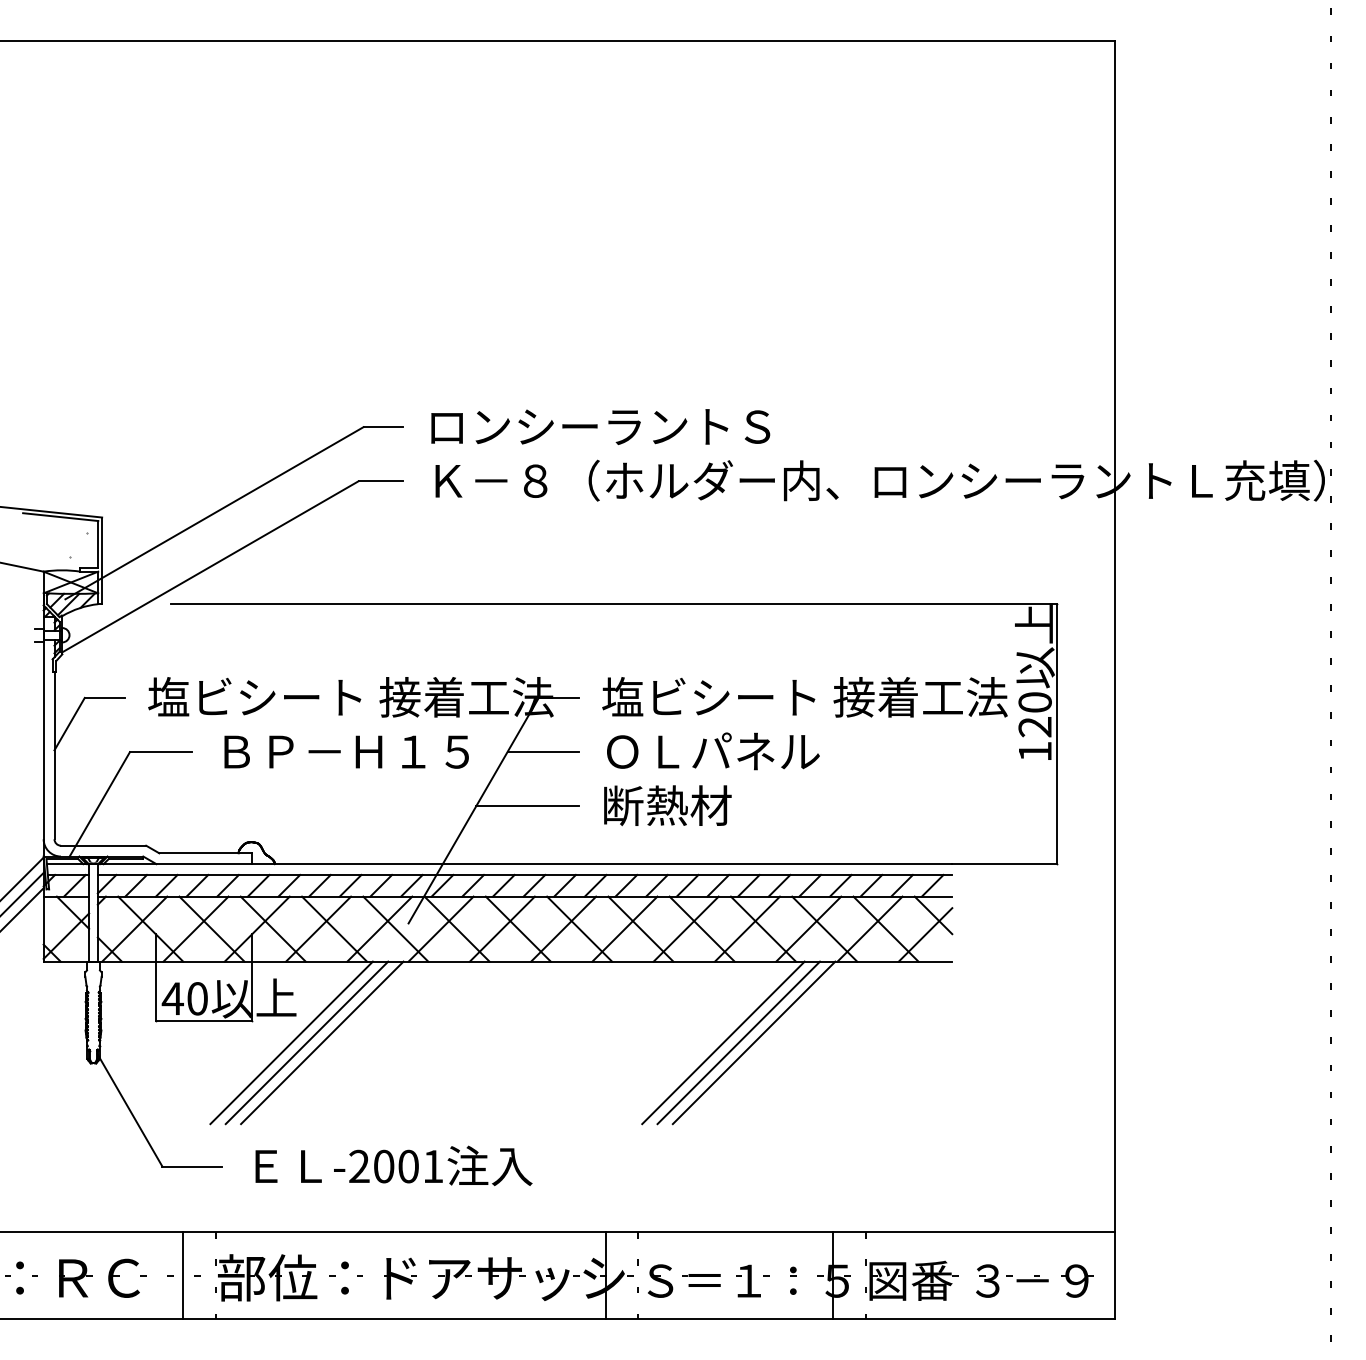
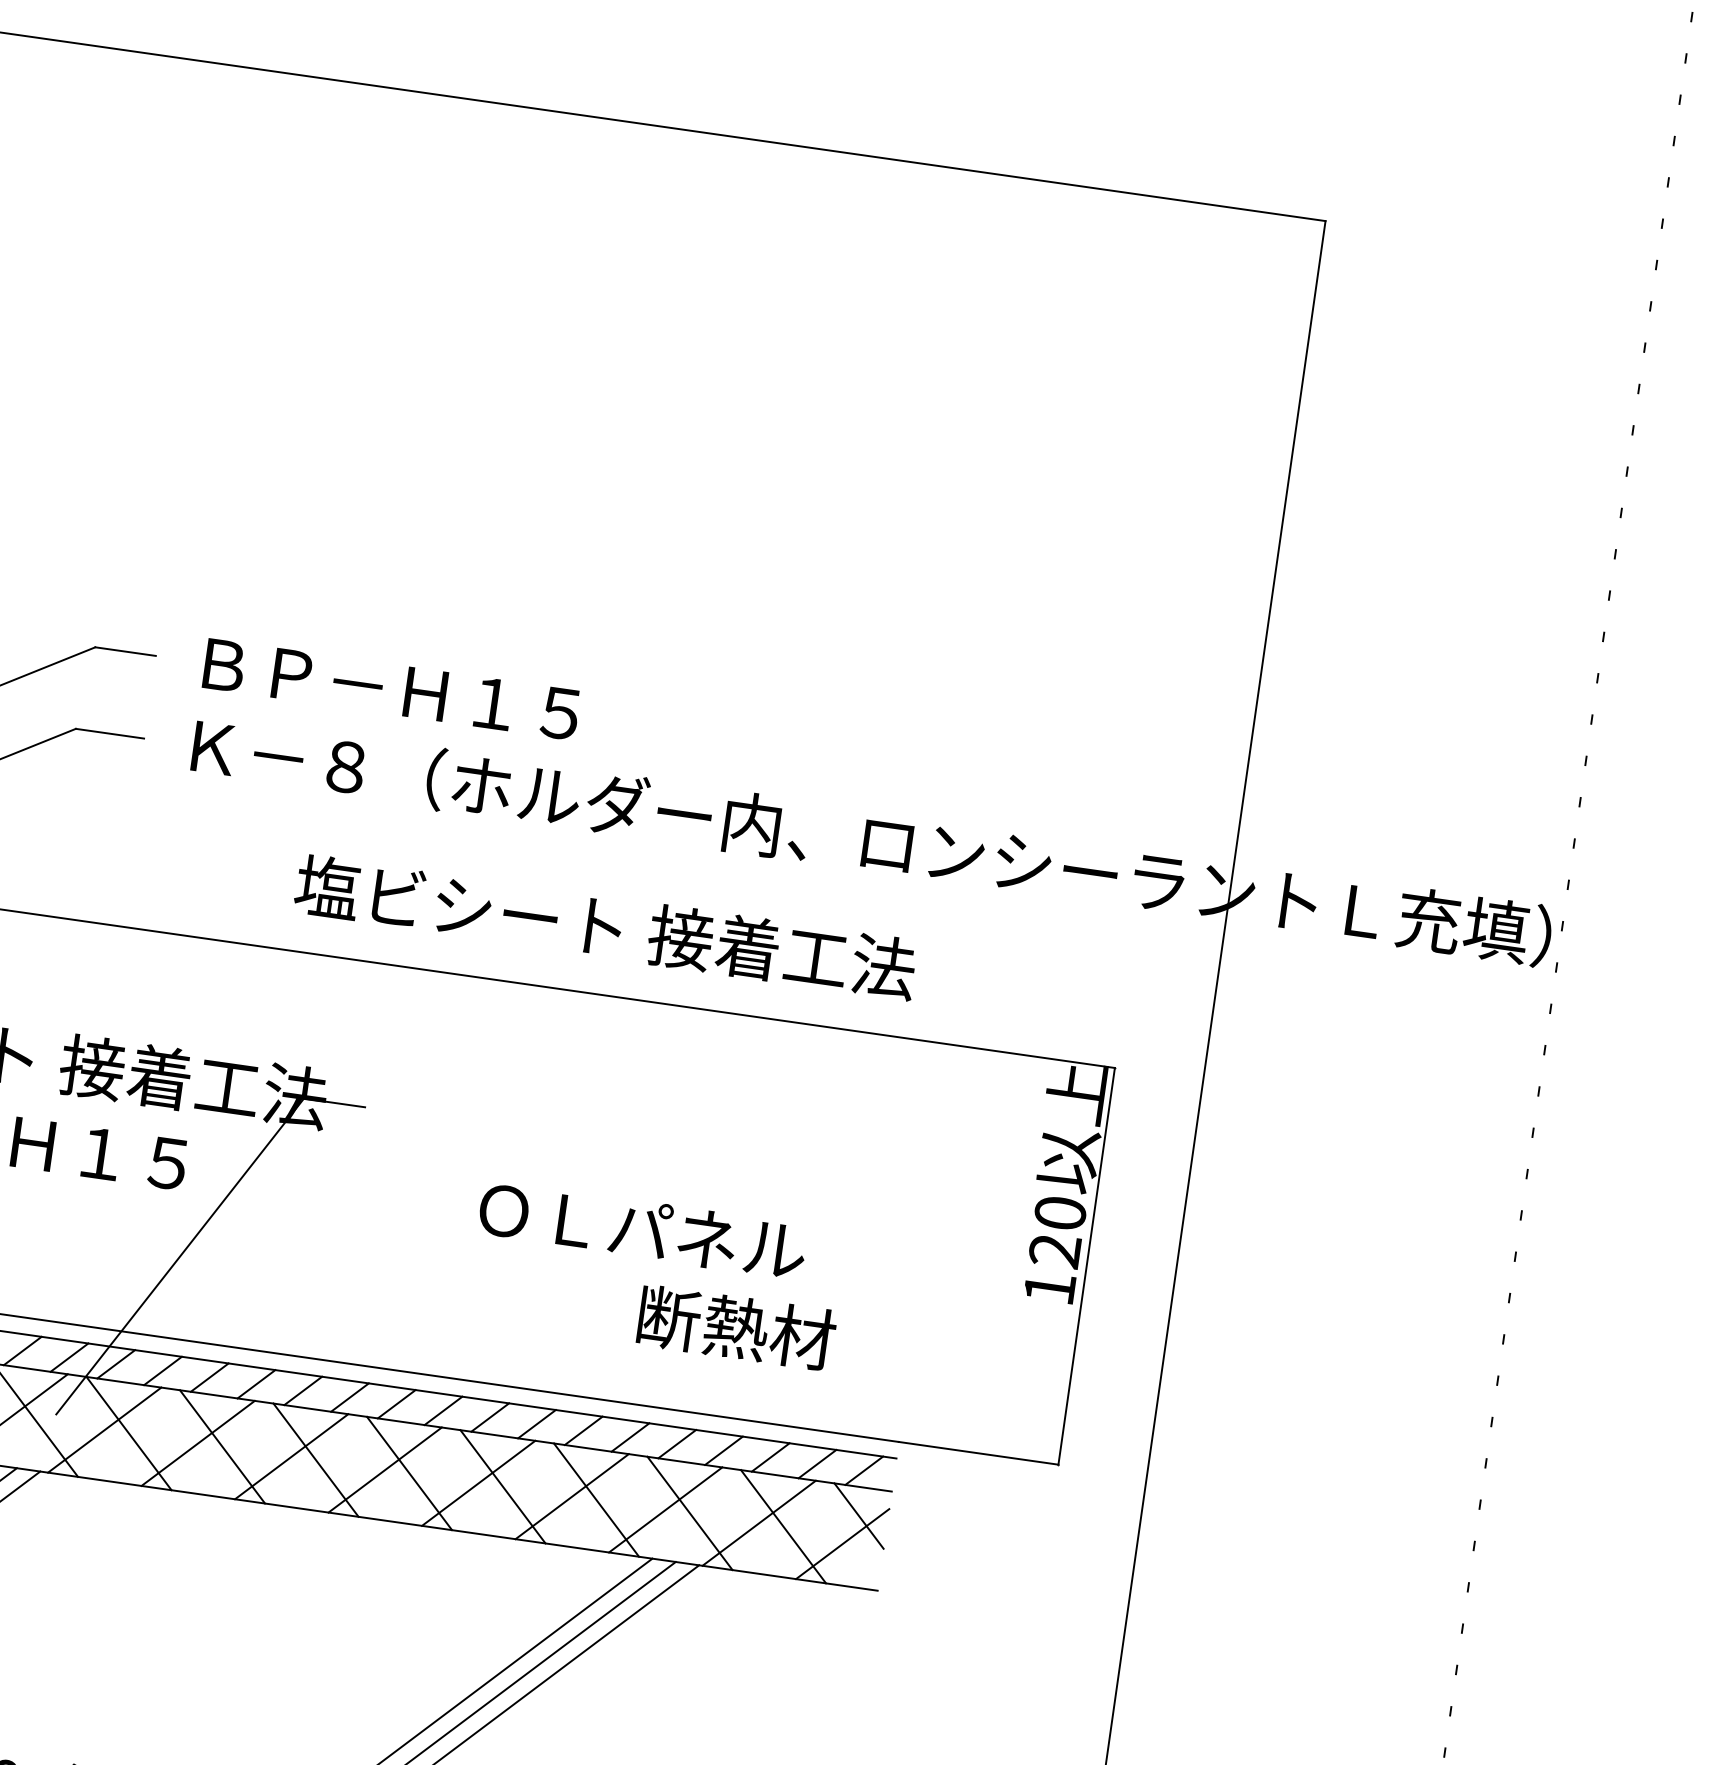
text: (600, 427) -> (456, 699), ロンシーラントＳ -> ＢＰ－Ｈ１５
text: (804, 697) -> (604, 927), moved
text: (713, 751) -> (642, 1230), moved
line: (542, 752) -> (297, 1182), removed
text: (667, 805) -> (736, 1327), moved
line: (527, 806) -> (263, 1261), removed

